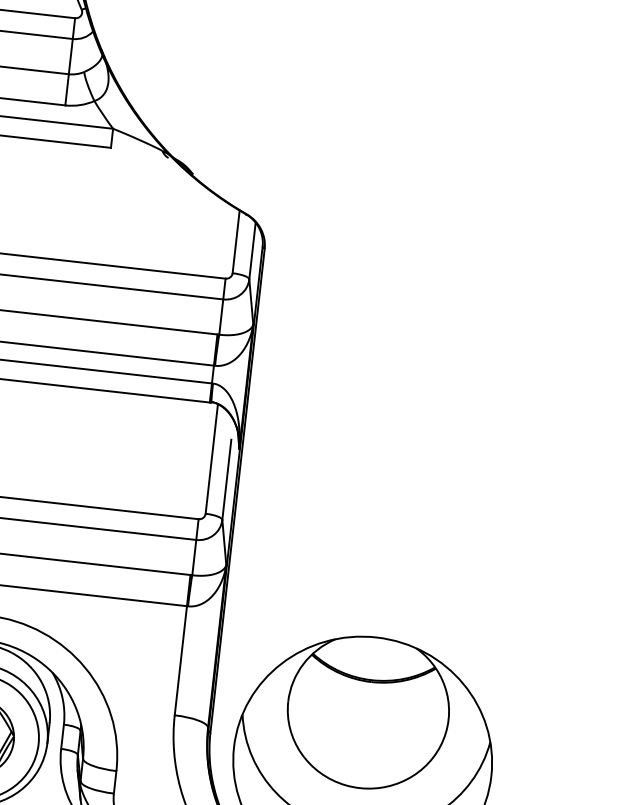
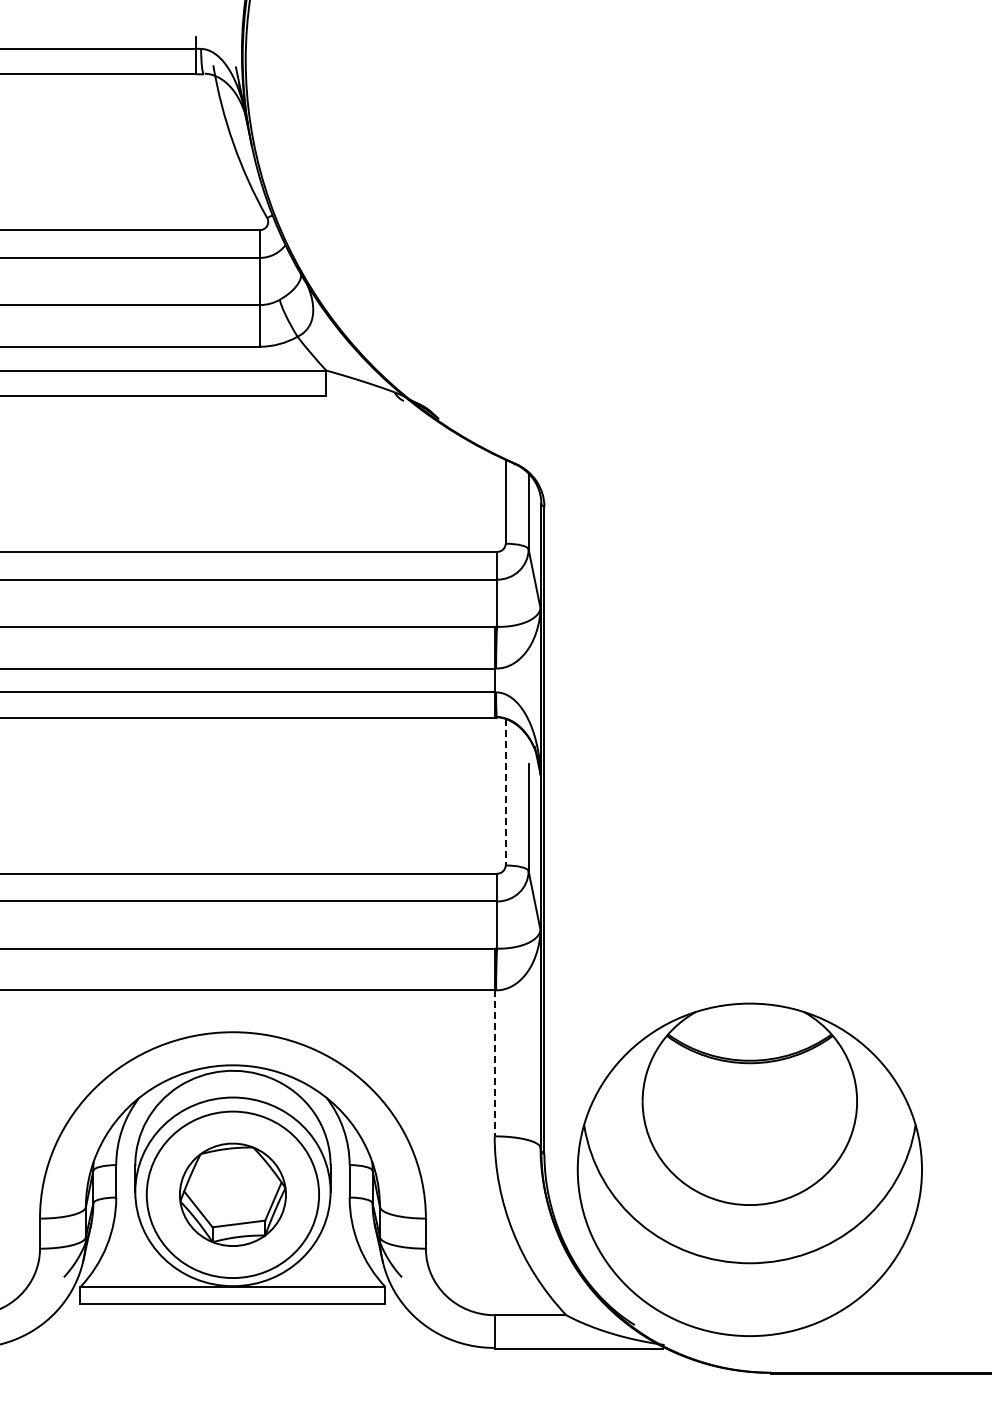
line: (211, 459) -> (505, 792), solid -> dashed
line: (180, 660) -> (494, 1063), solid -> dashed

